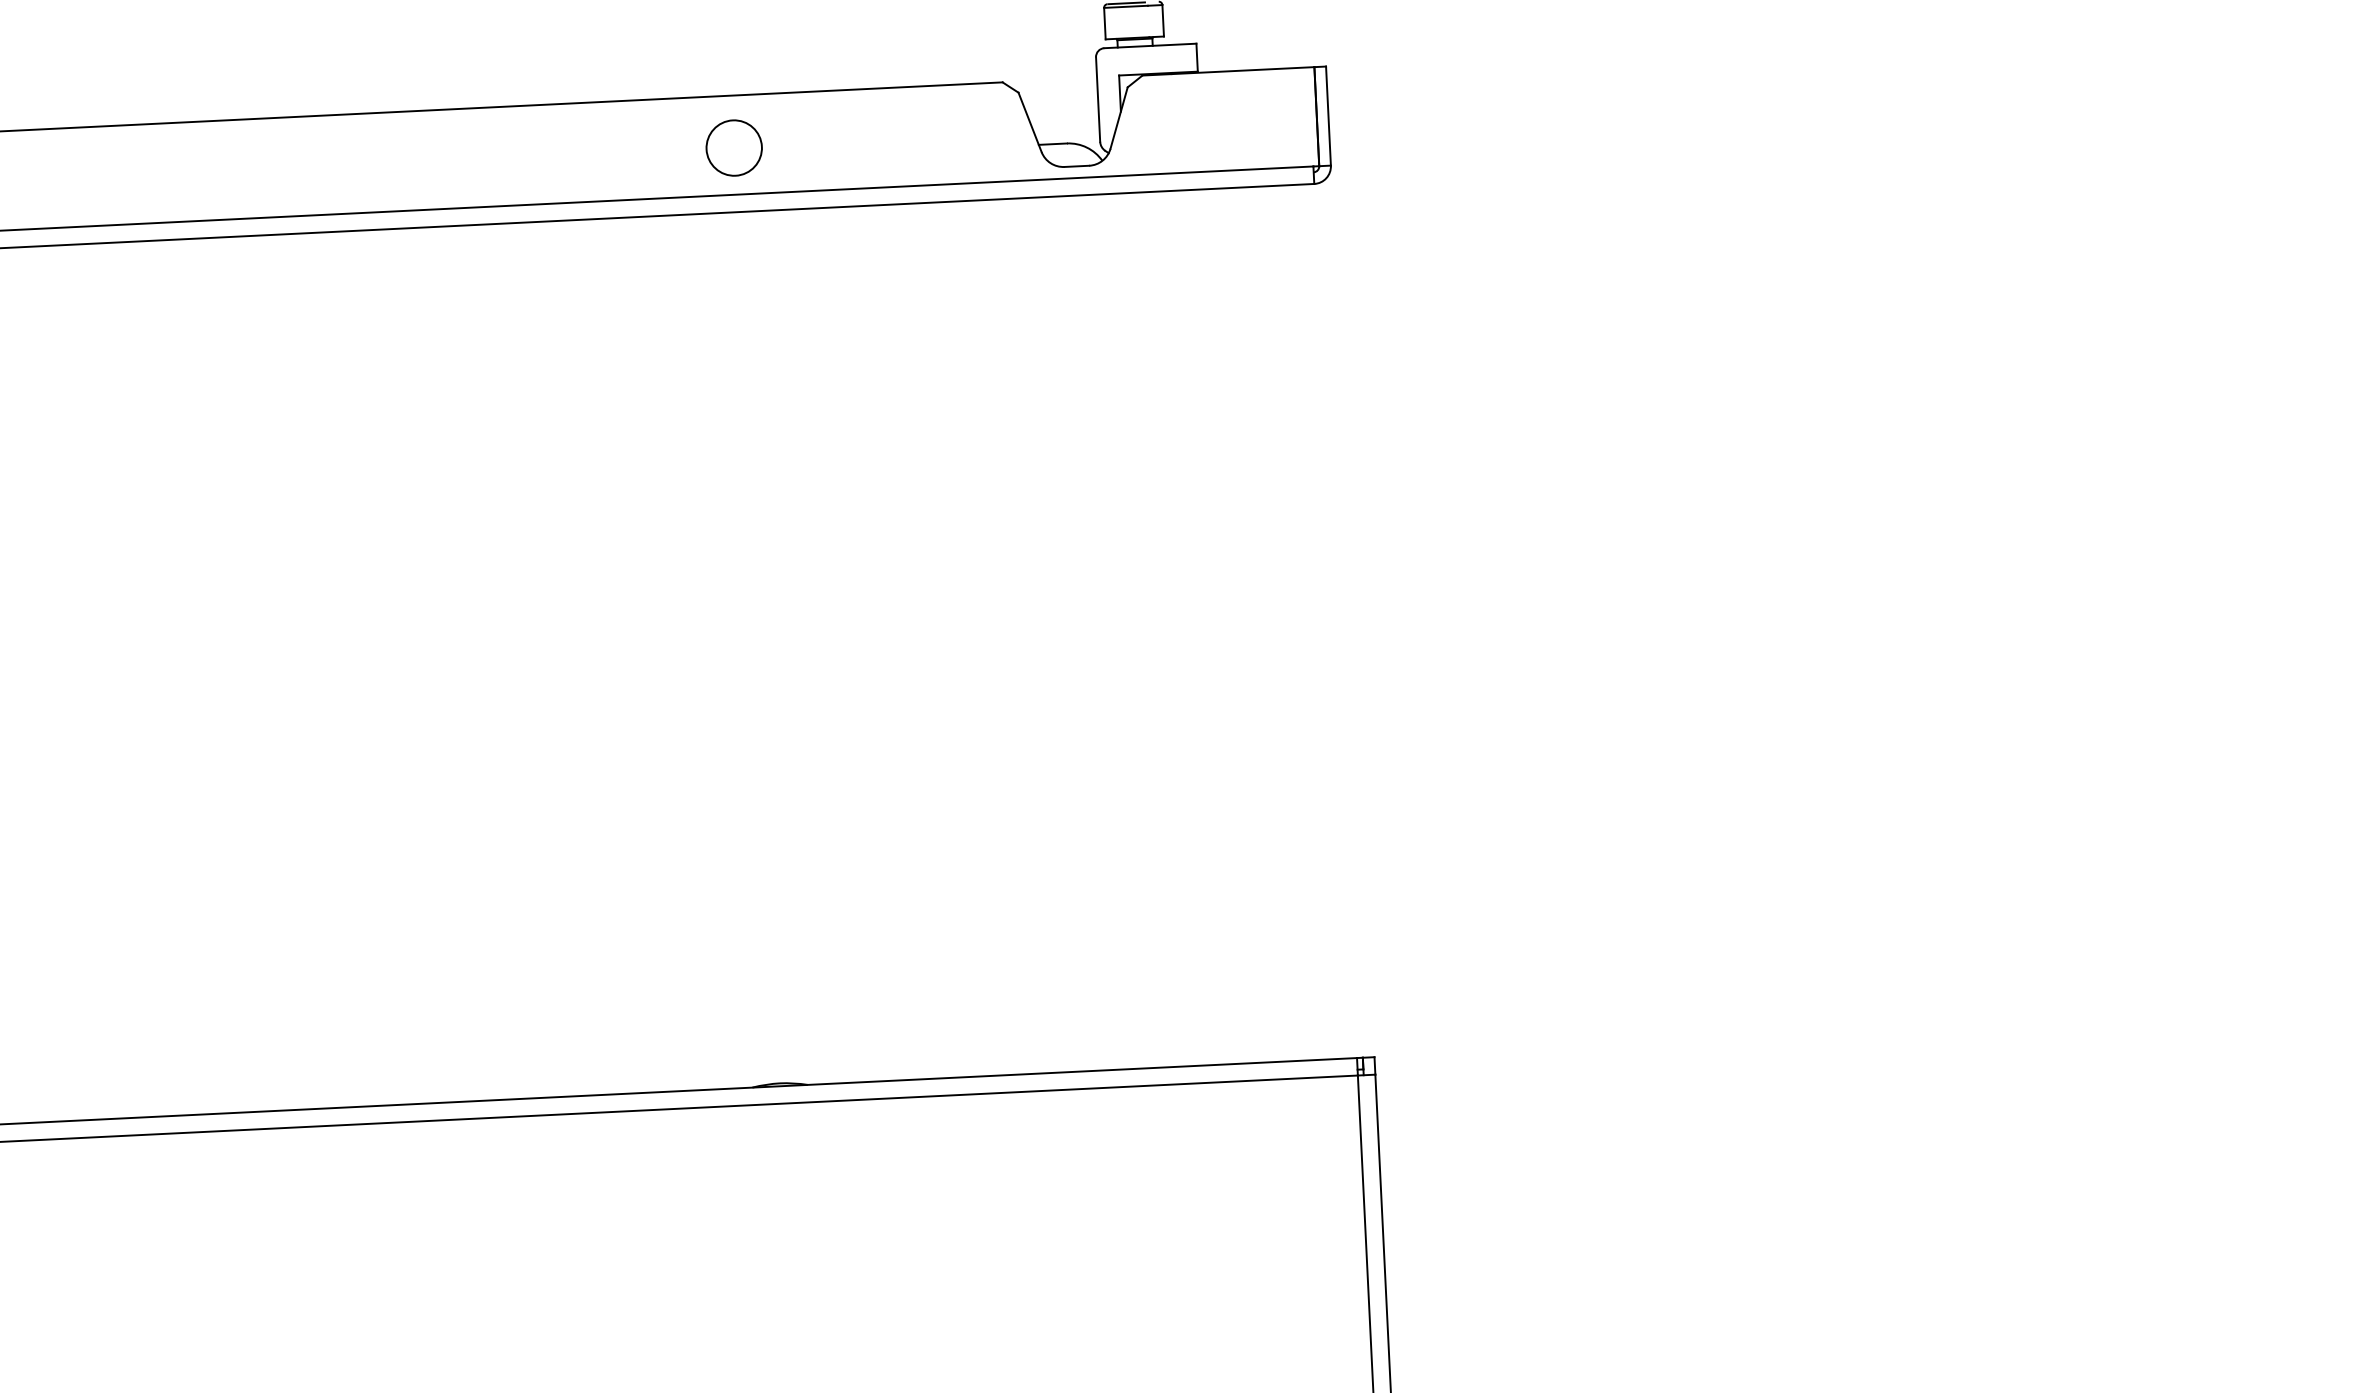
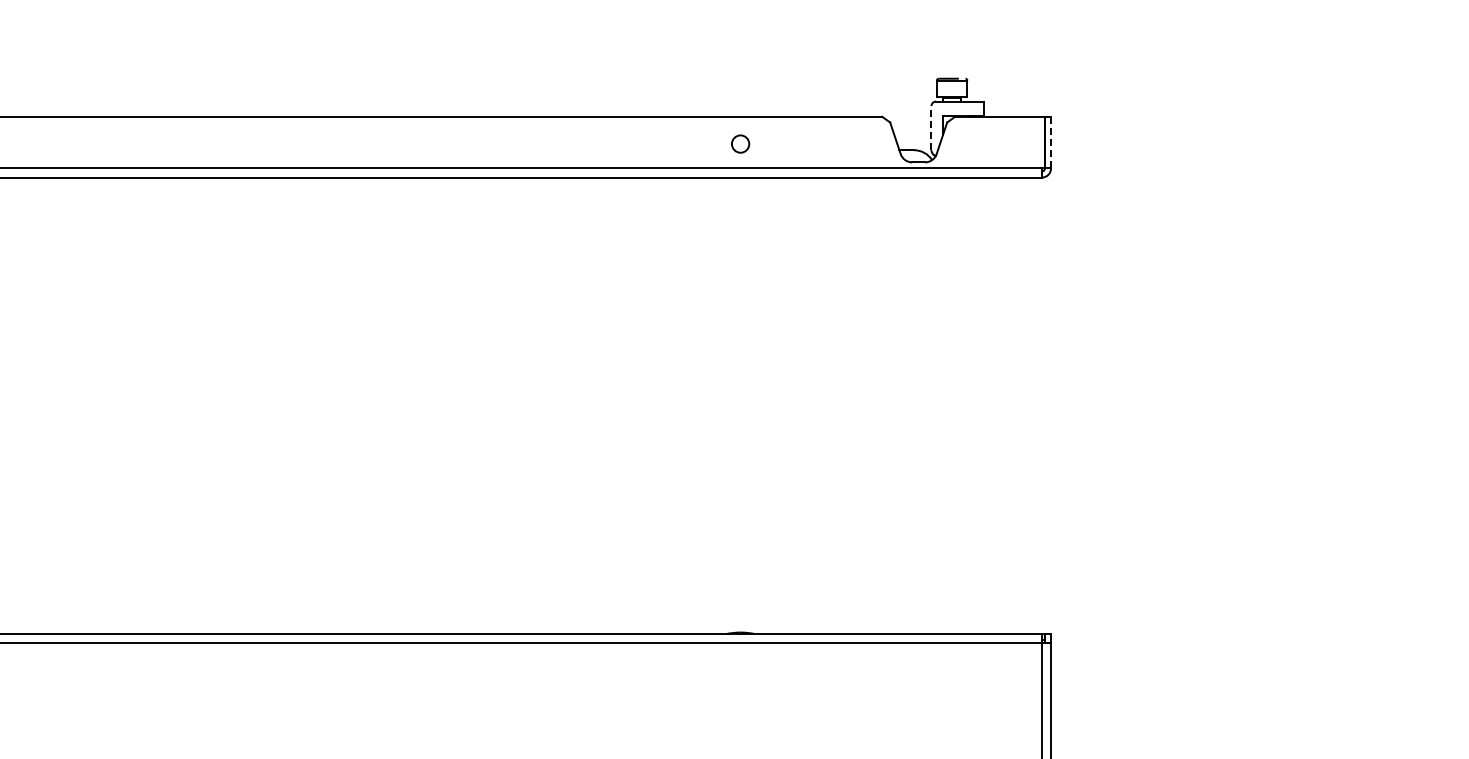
line: (1098, 98) -> (931, 127), solid -> dashed
line: (1329, 115) -> (1051, 142), solid -> dashed
circle: (733, 146) -> (740, 143), size x0.6

